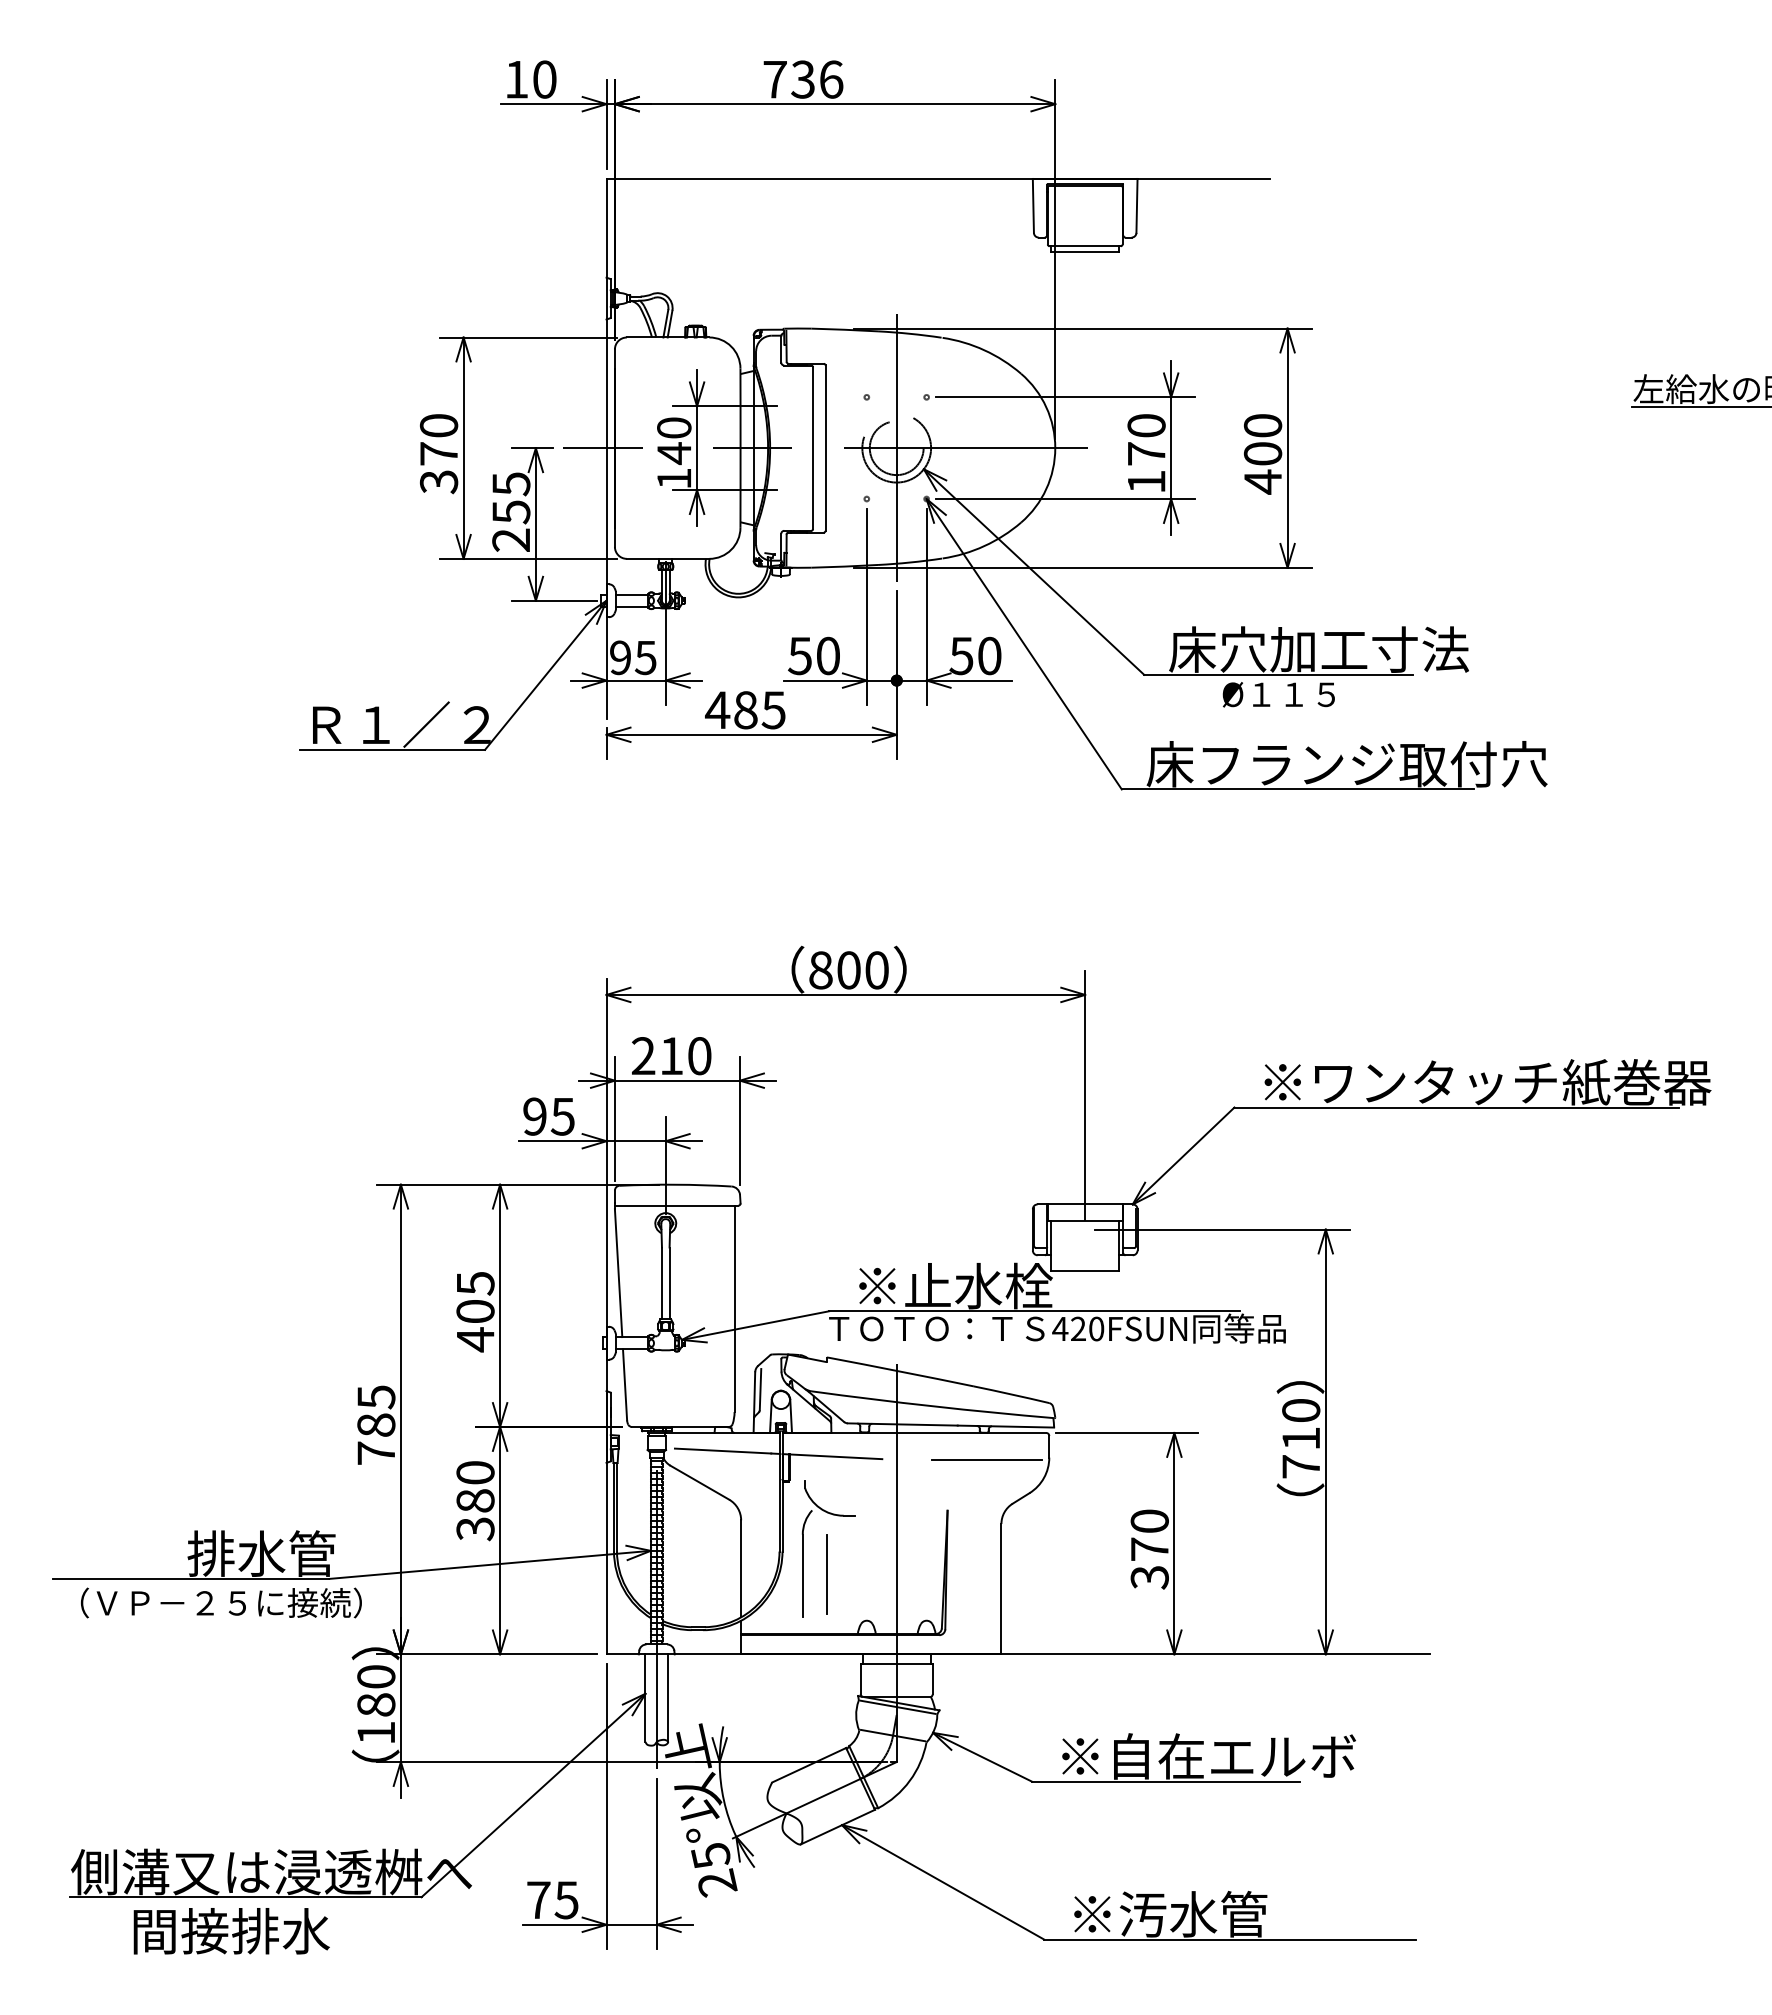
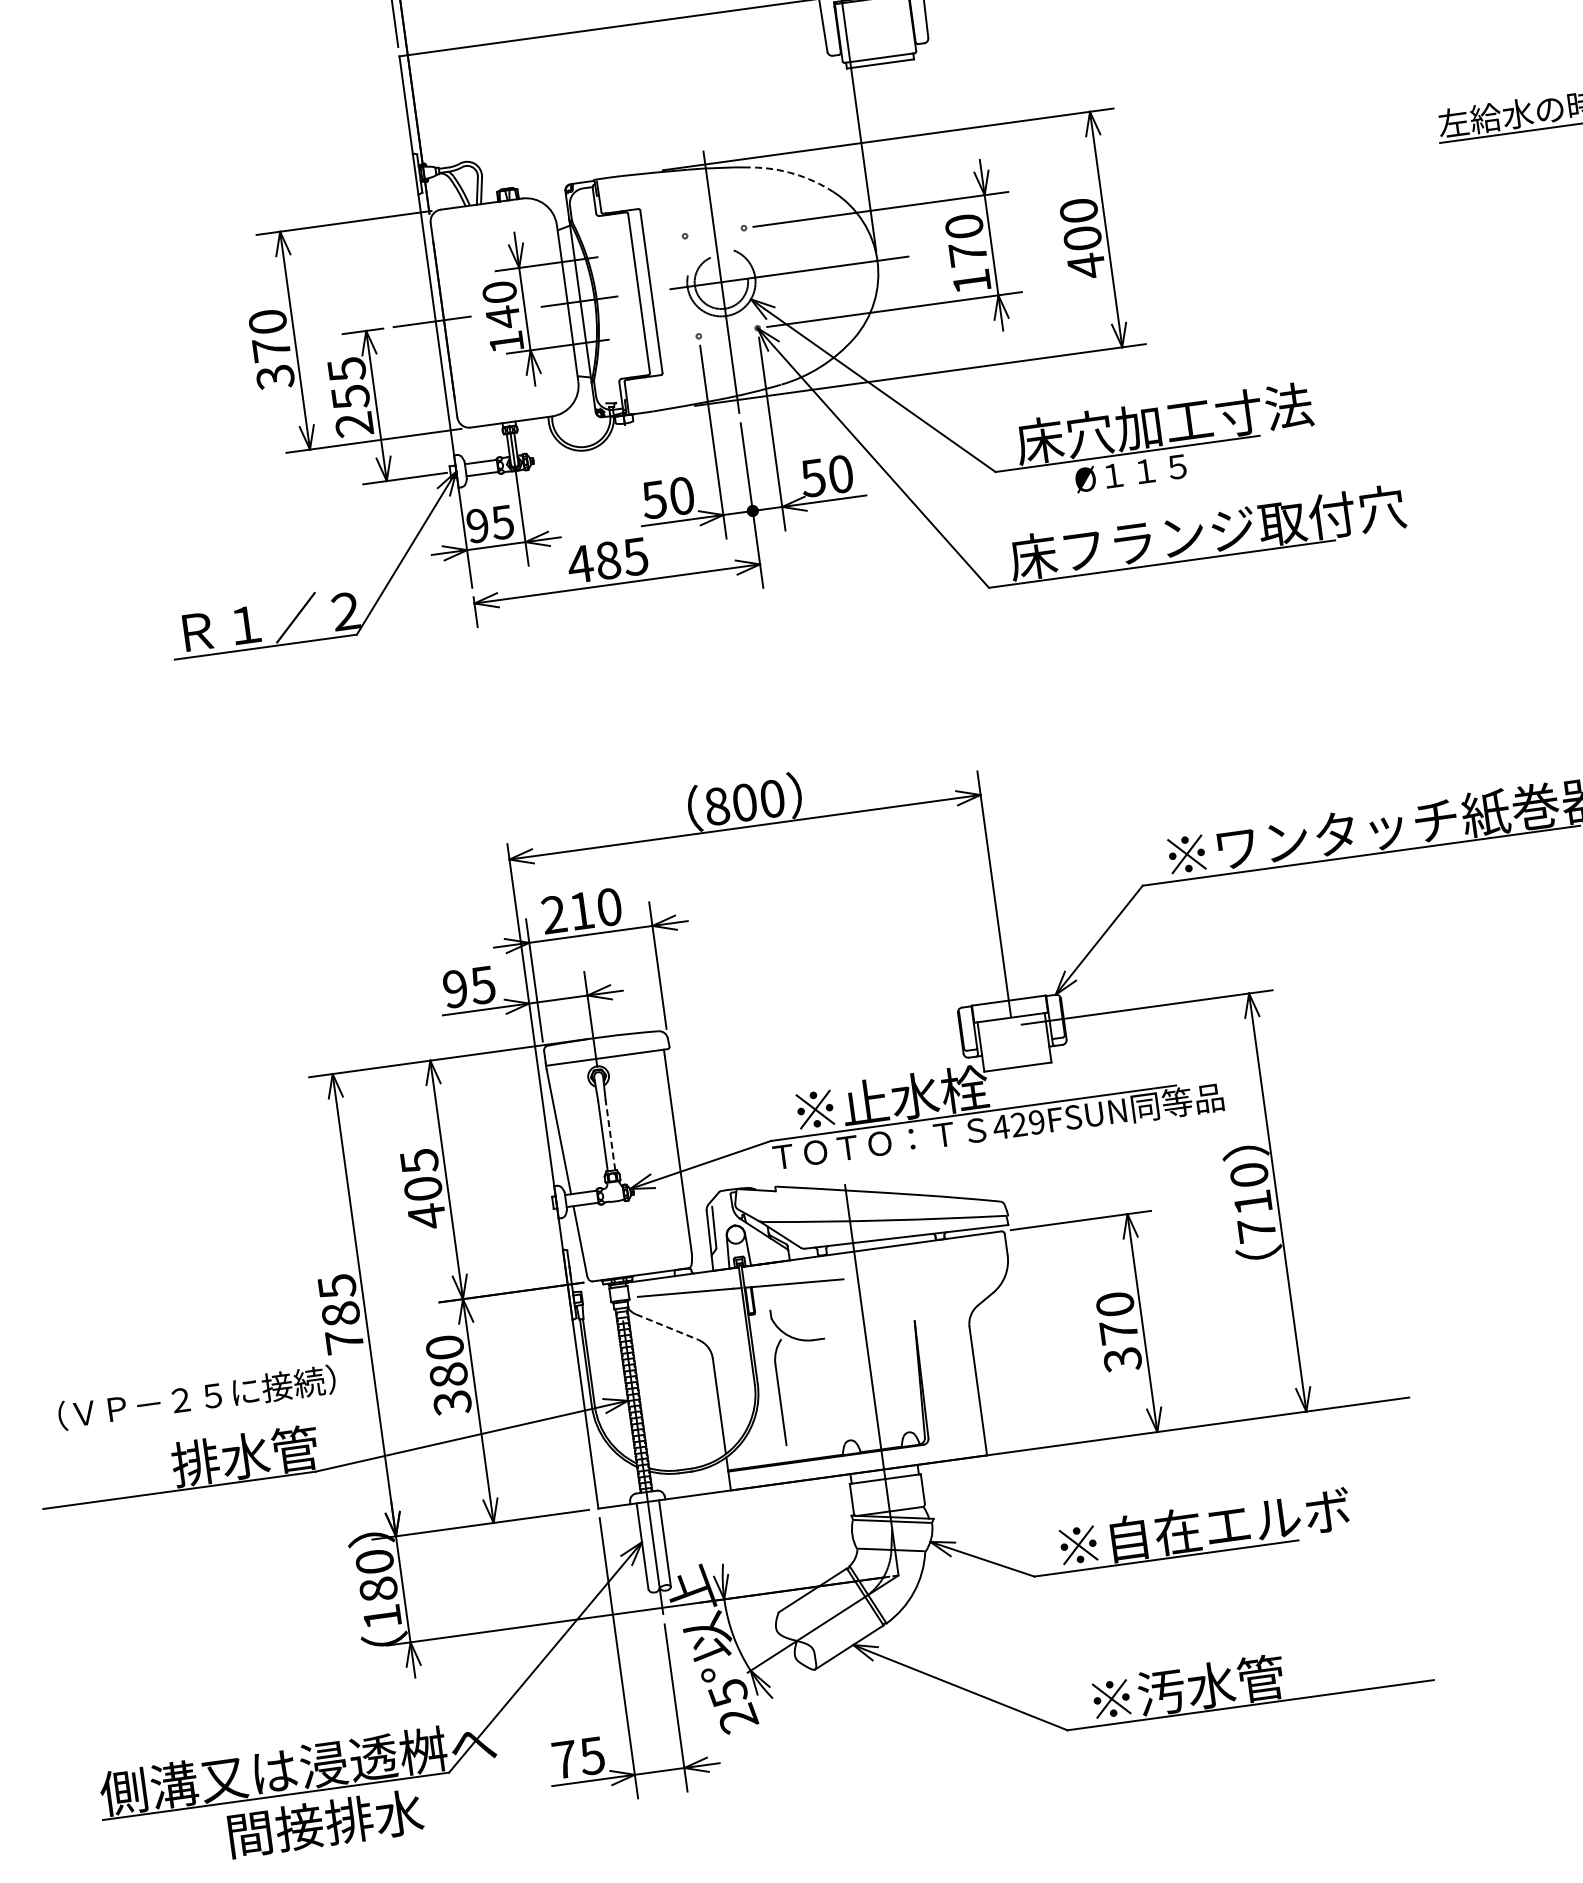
arc: (984, 350) -> (794, 174), solid -> dashed
line: (669, 1283) -> (610, 1135), solid -> dashed
text: (1096, 1328) -> (1036, 1121), 420FSUN -> 429FSUN
line: (986, 1459) -> (946, 1265), removed
line: (699, 1482) -> (666, 1326), solid -> dashed
line: (826, 1574) -> (804, 1400), removed
text: (221, 1602) -> (197, 1397), moved
text: (231, 1931) -> (325, 1823), moved

